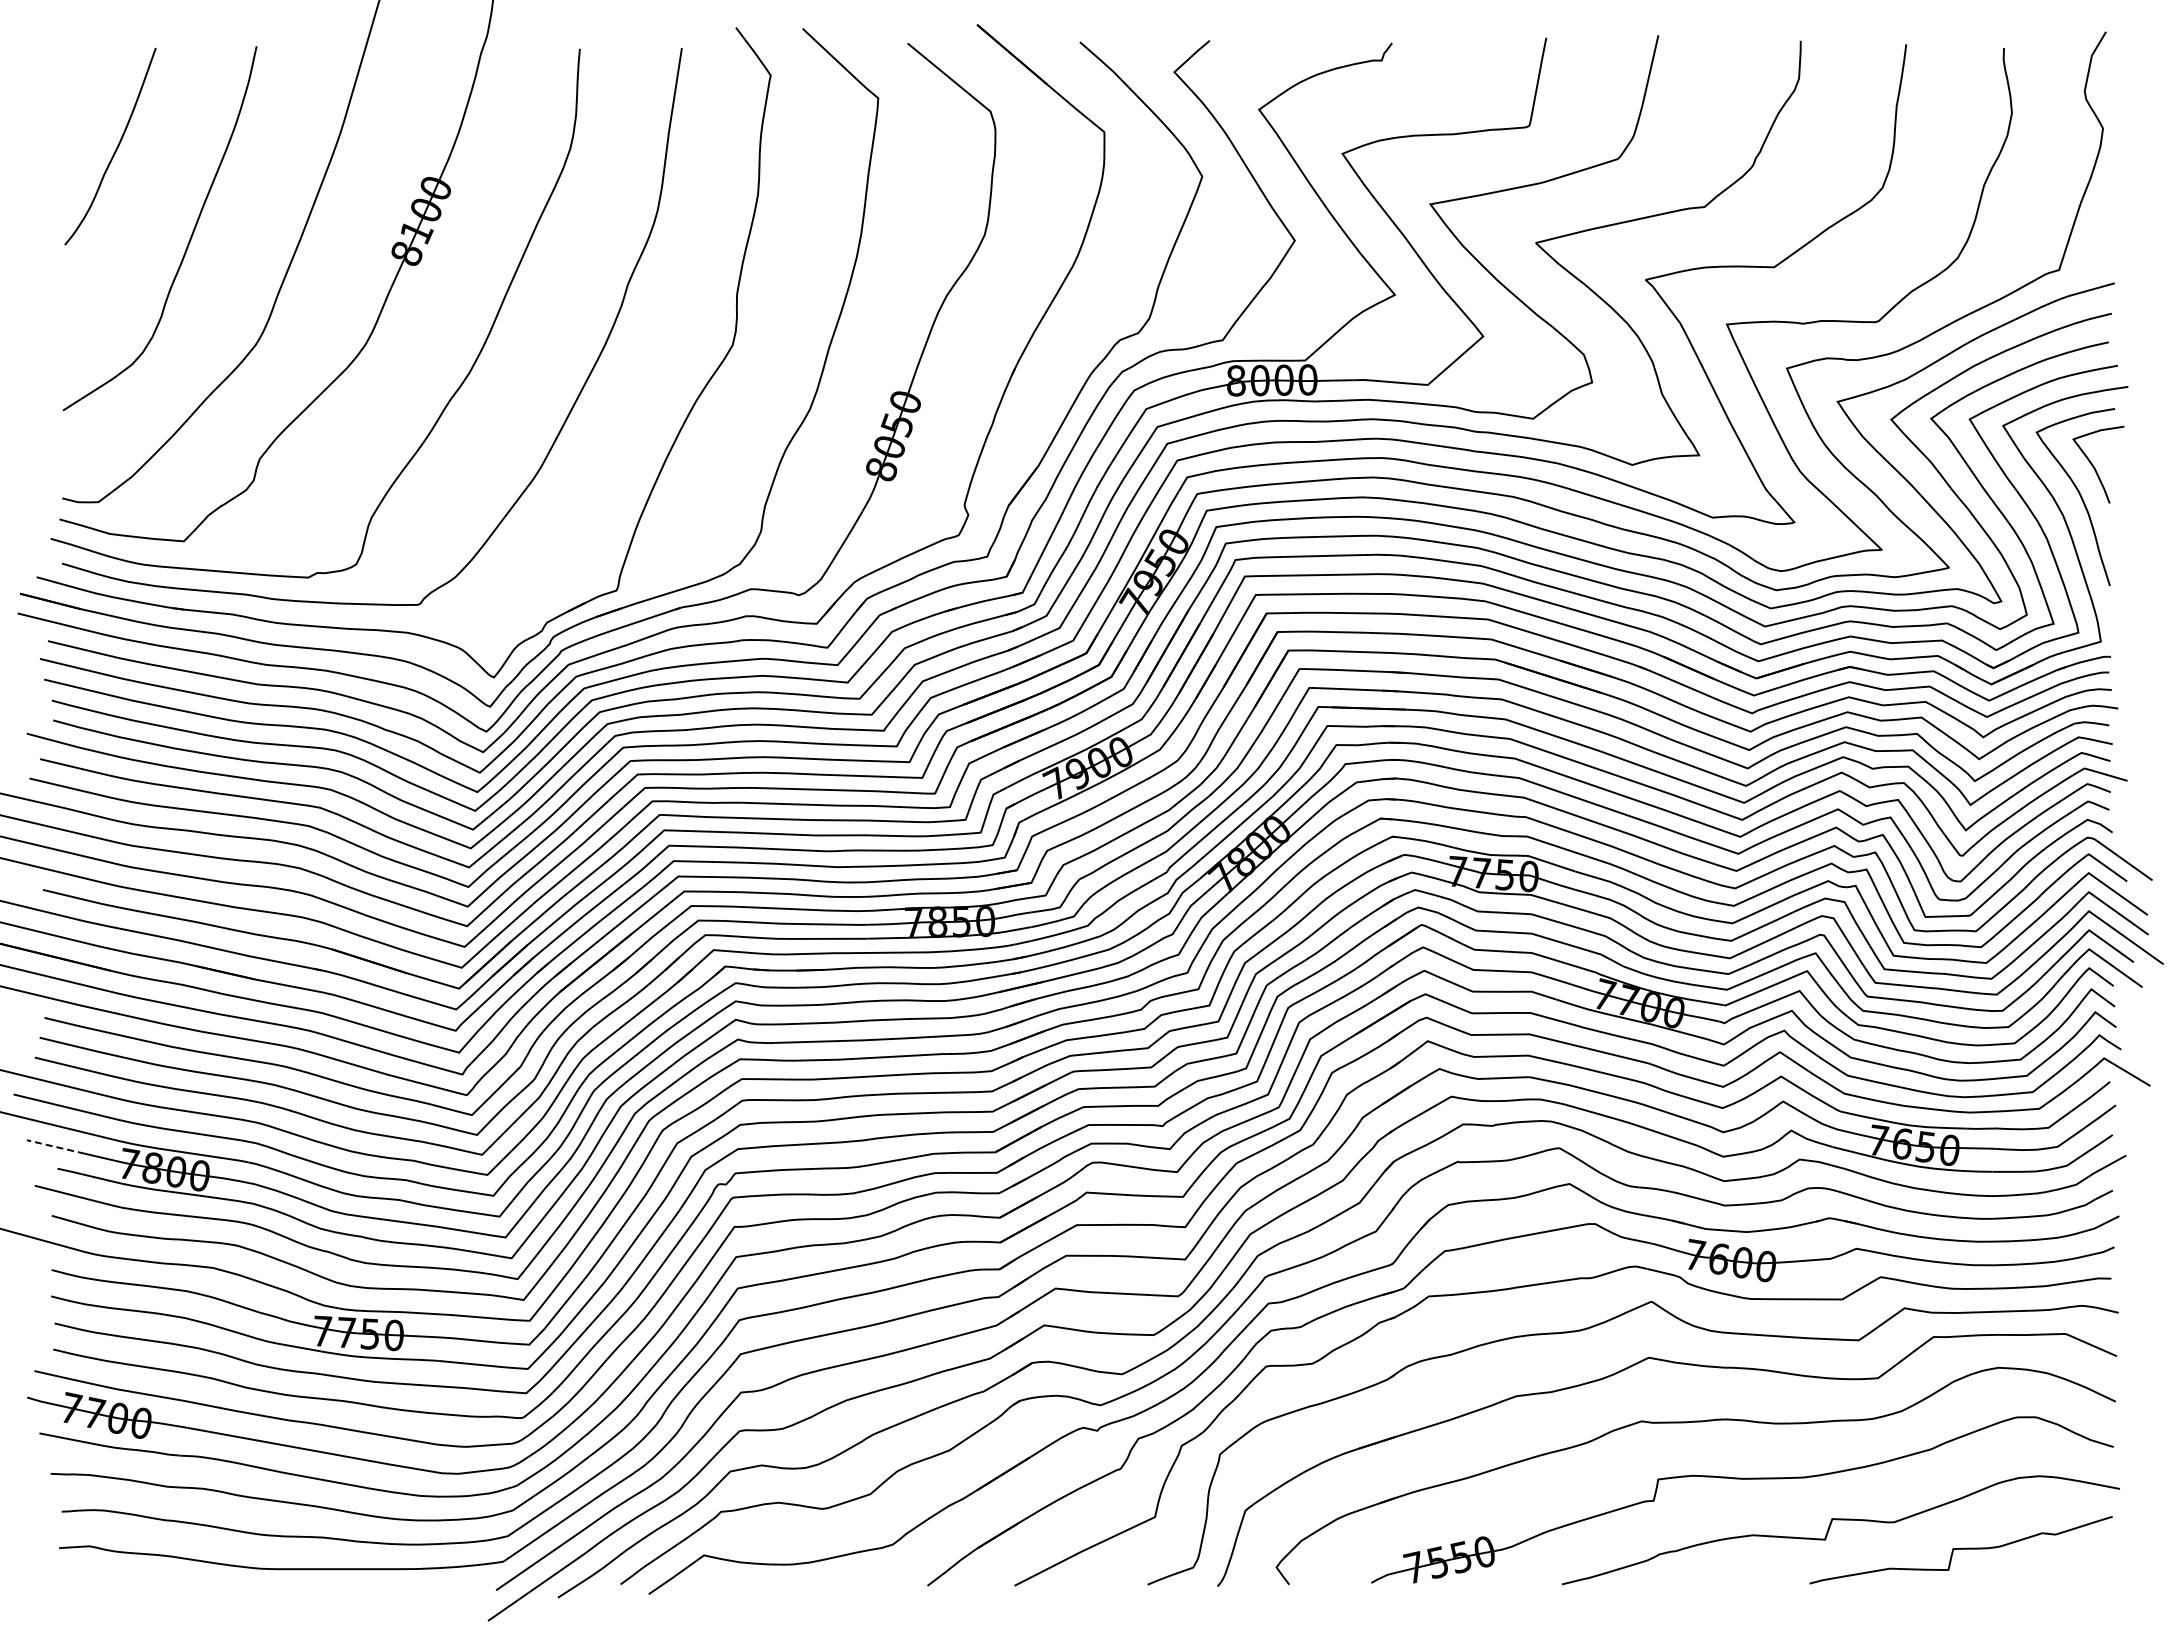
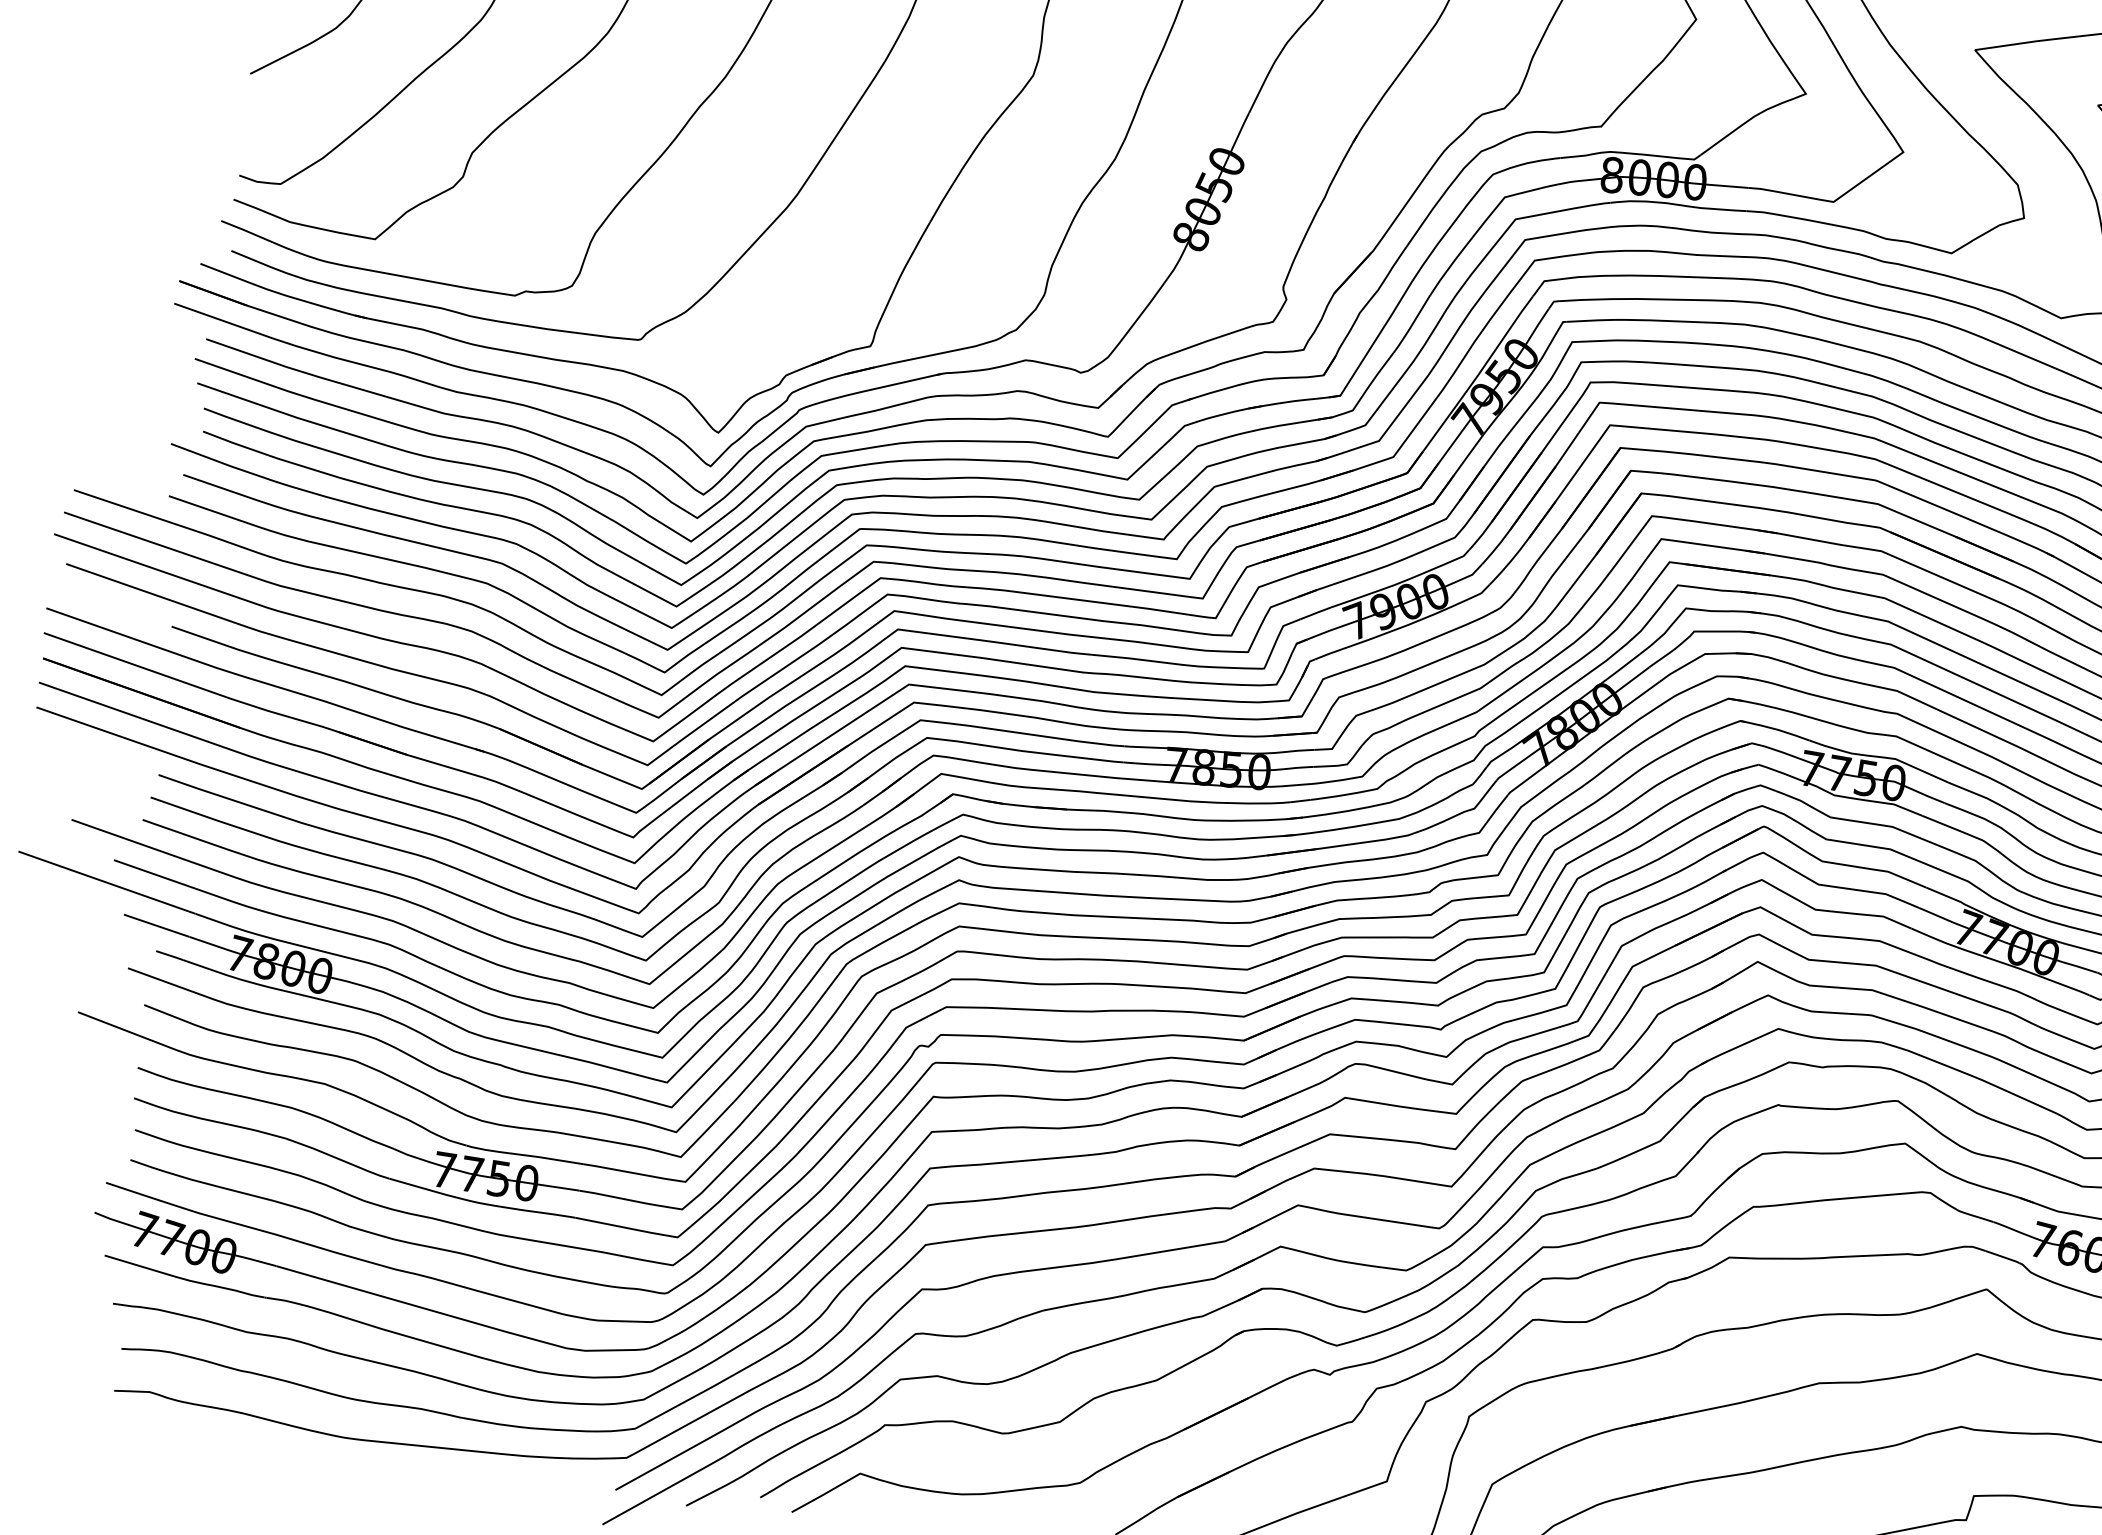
line: (55, 1146) -> (156, 925), dashed -> solid

